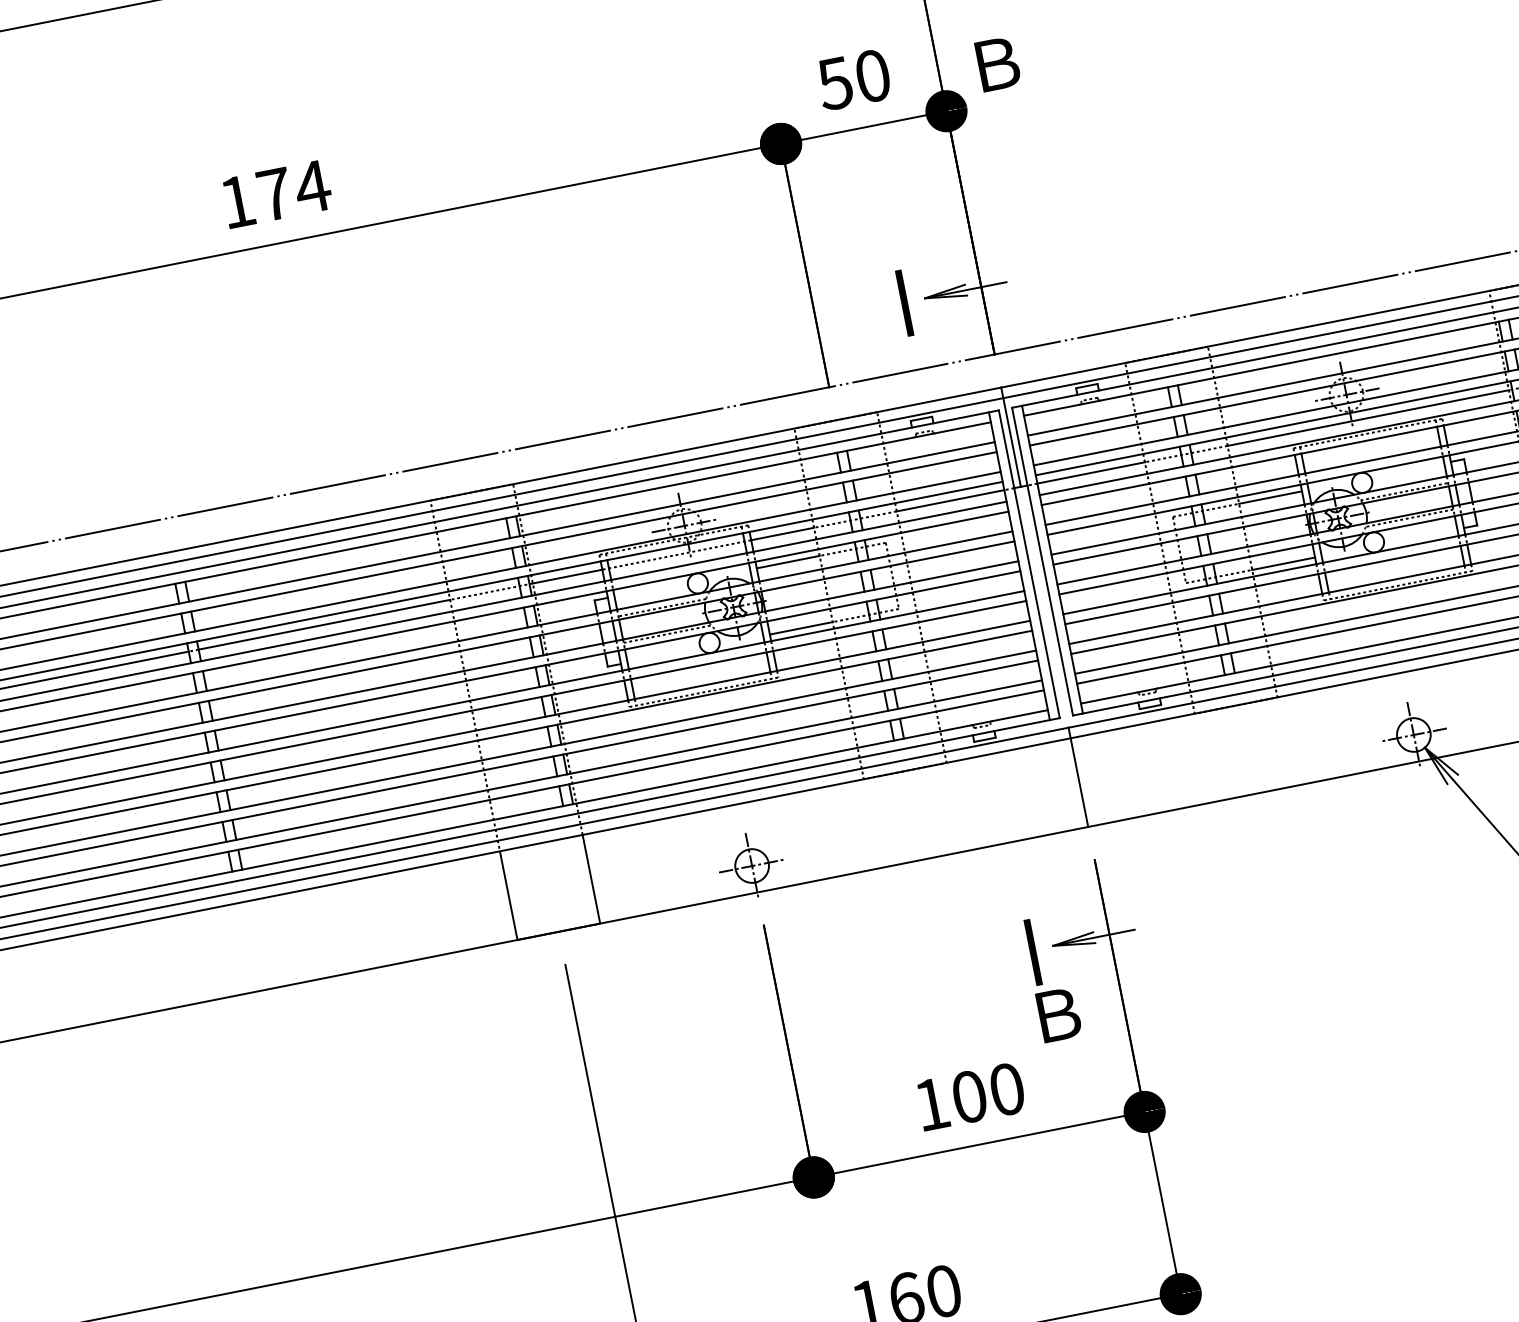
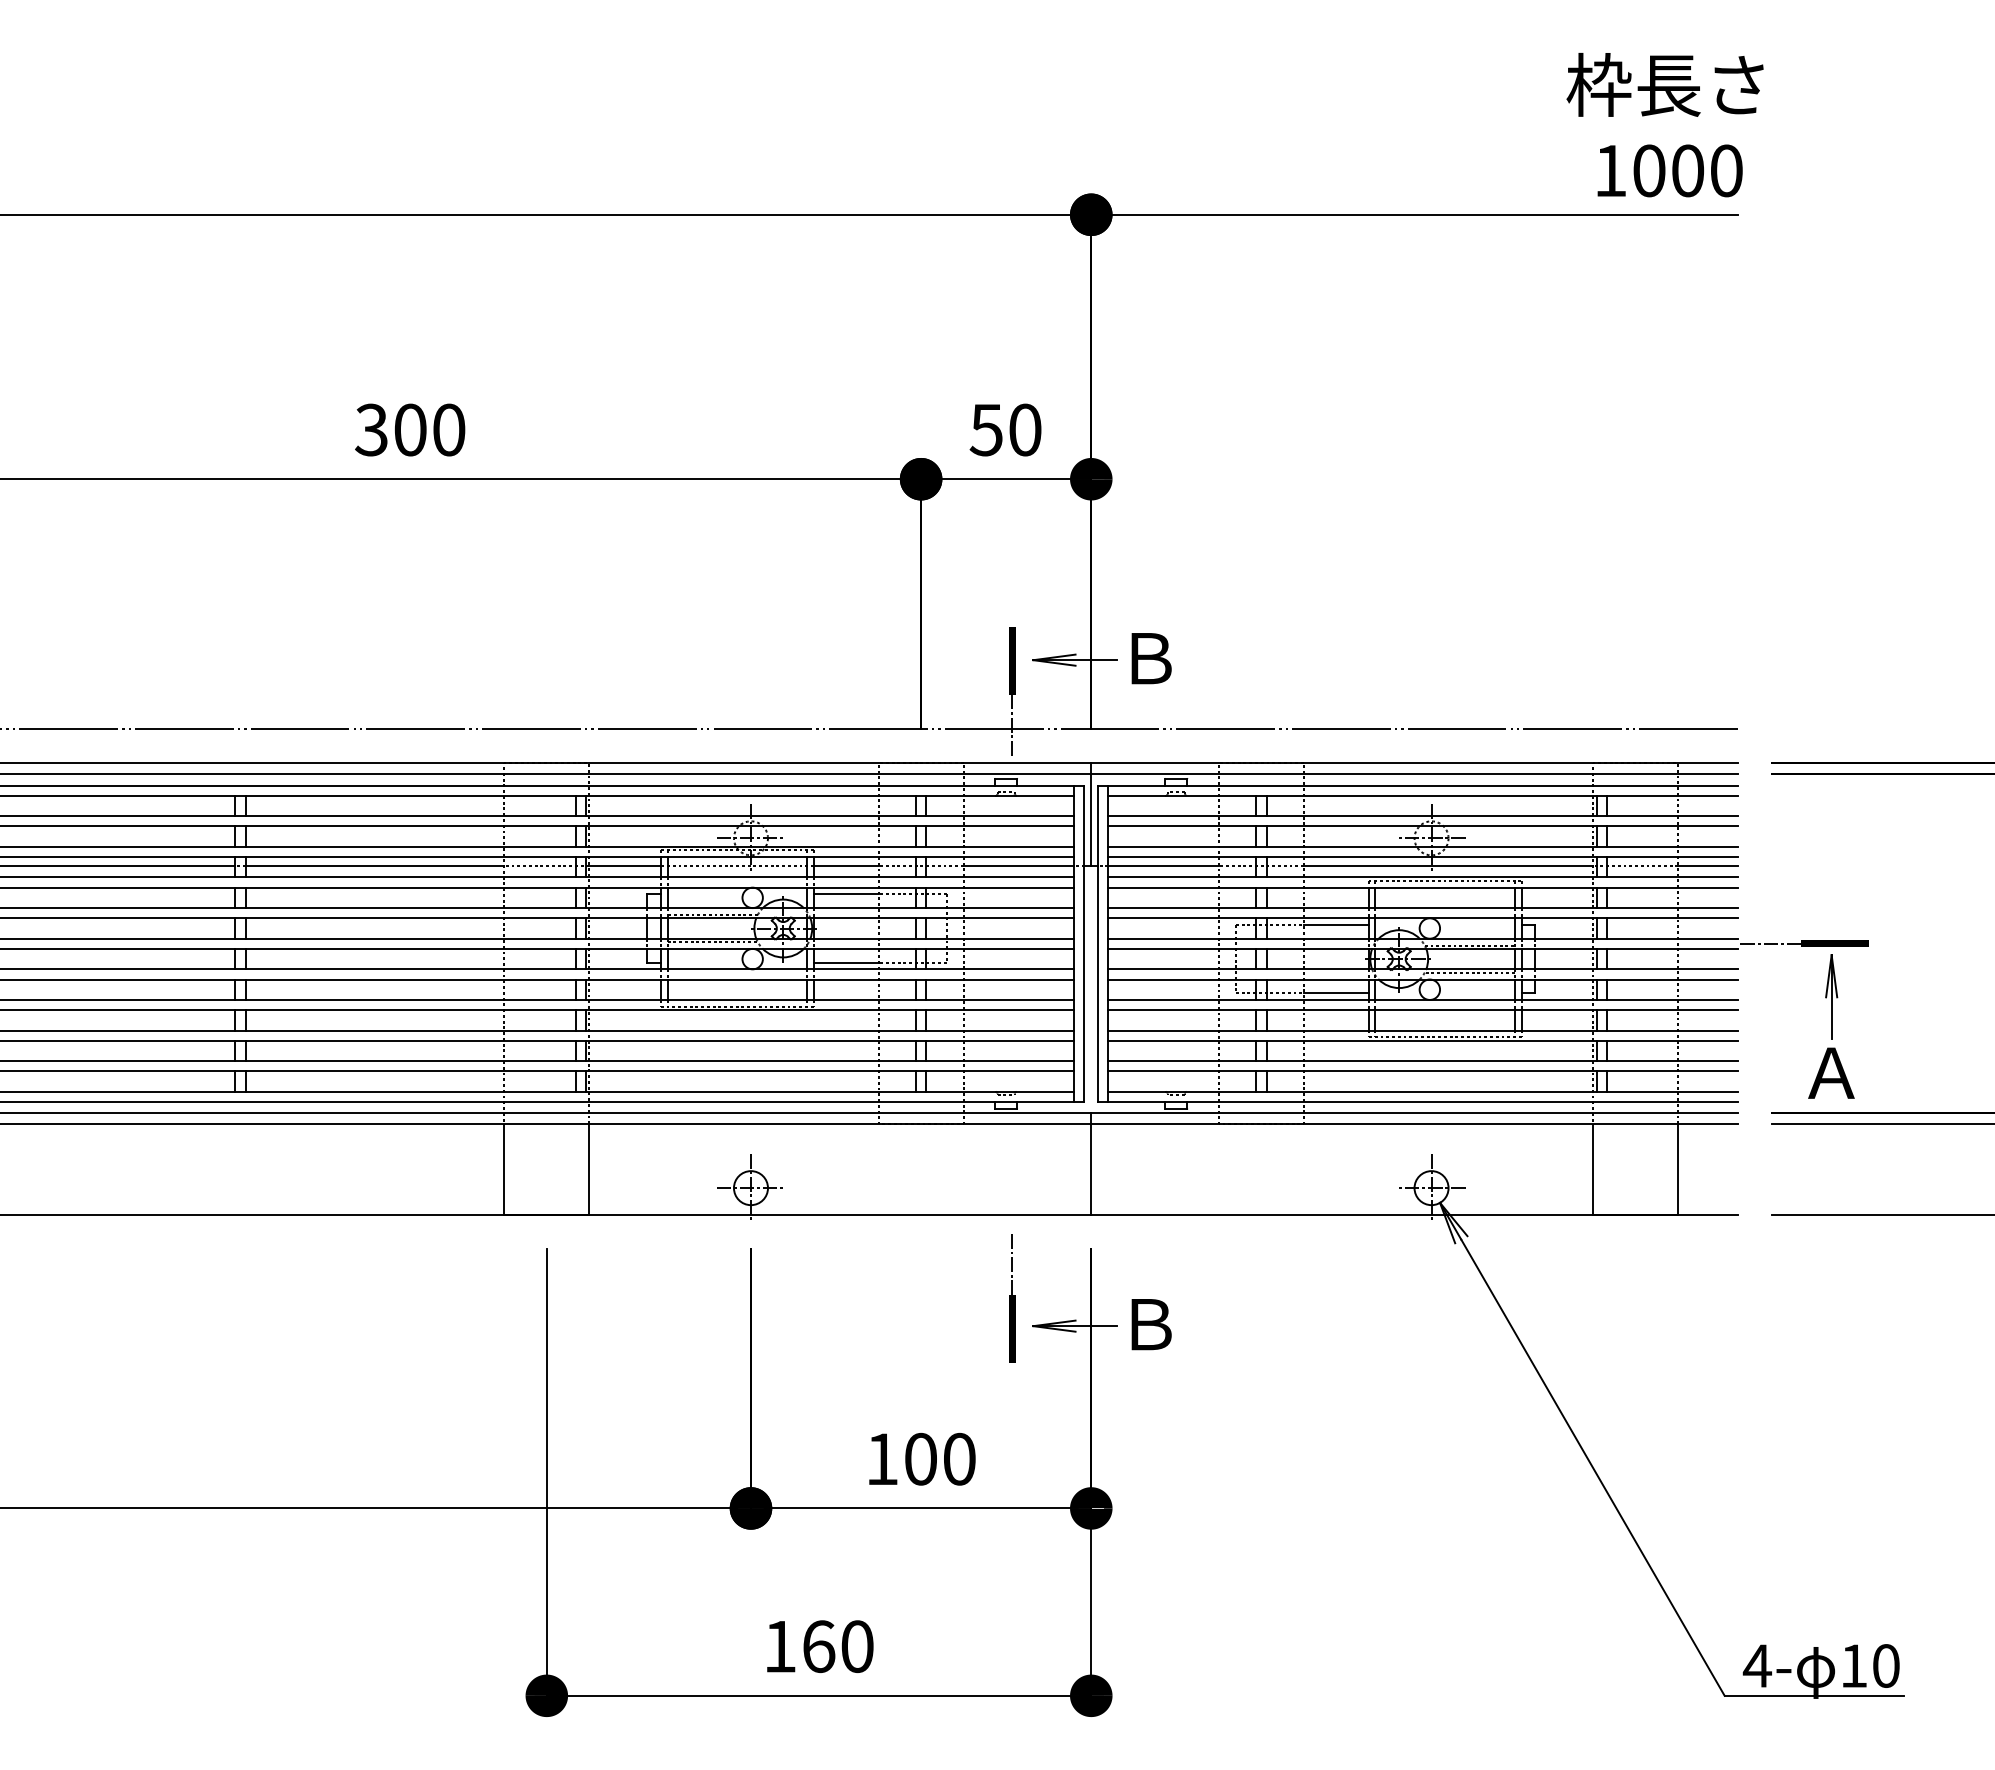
text: (997, 63) -> (1151, 658), moved
text: (274, 193) -> (410, 429), 174 -> 300
line: (917, 366) -> (1012, 726), added
line: (1020, 887) -> (1012, 1262), added
text: (1058, 1014) -> (1151, 1324), moved

